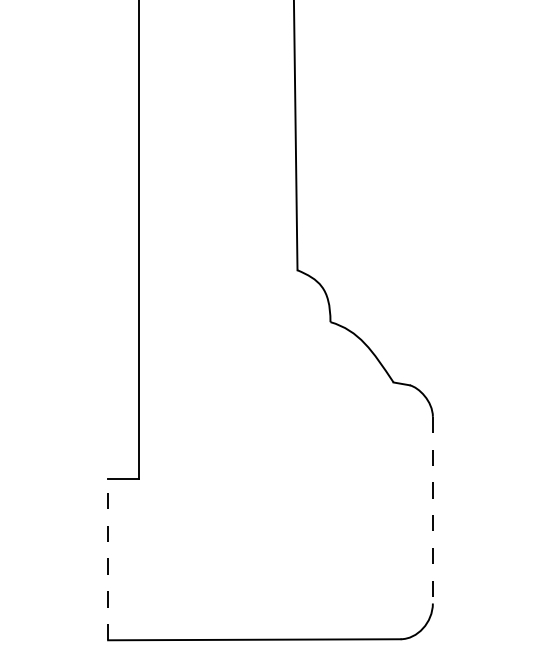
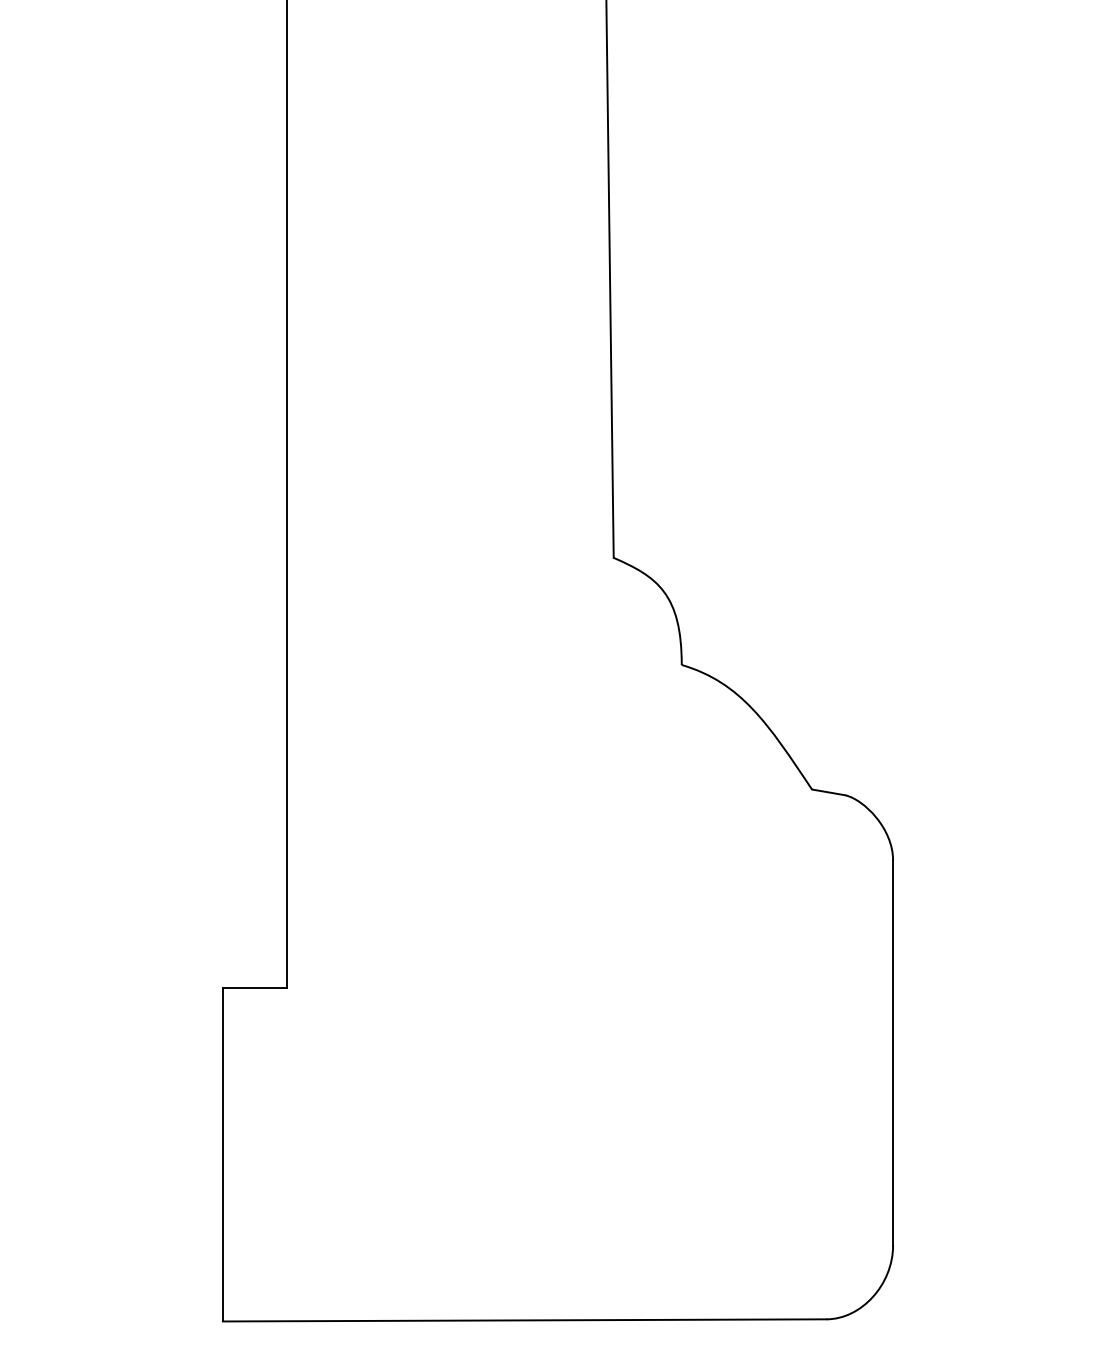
line: (432, 510) -> (892, 1053), dashed -> solid
line: (108, 559) -> (223, 1154), dashed -> solid

